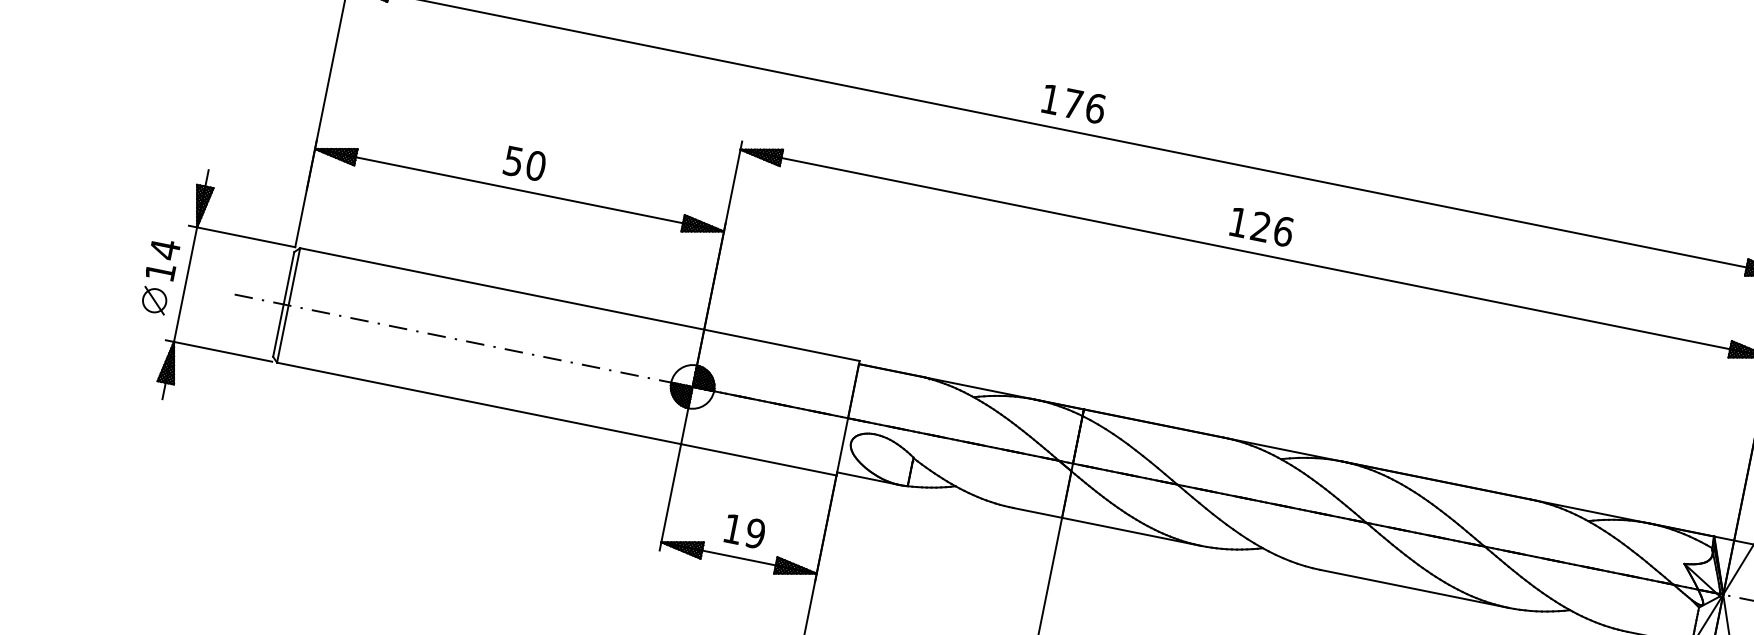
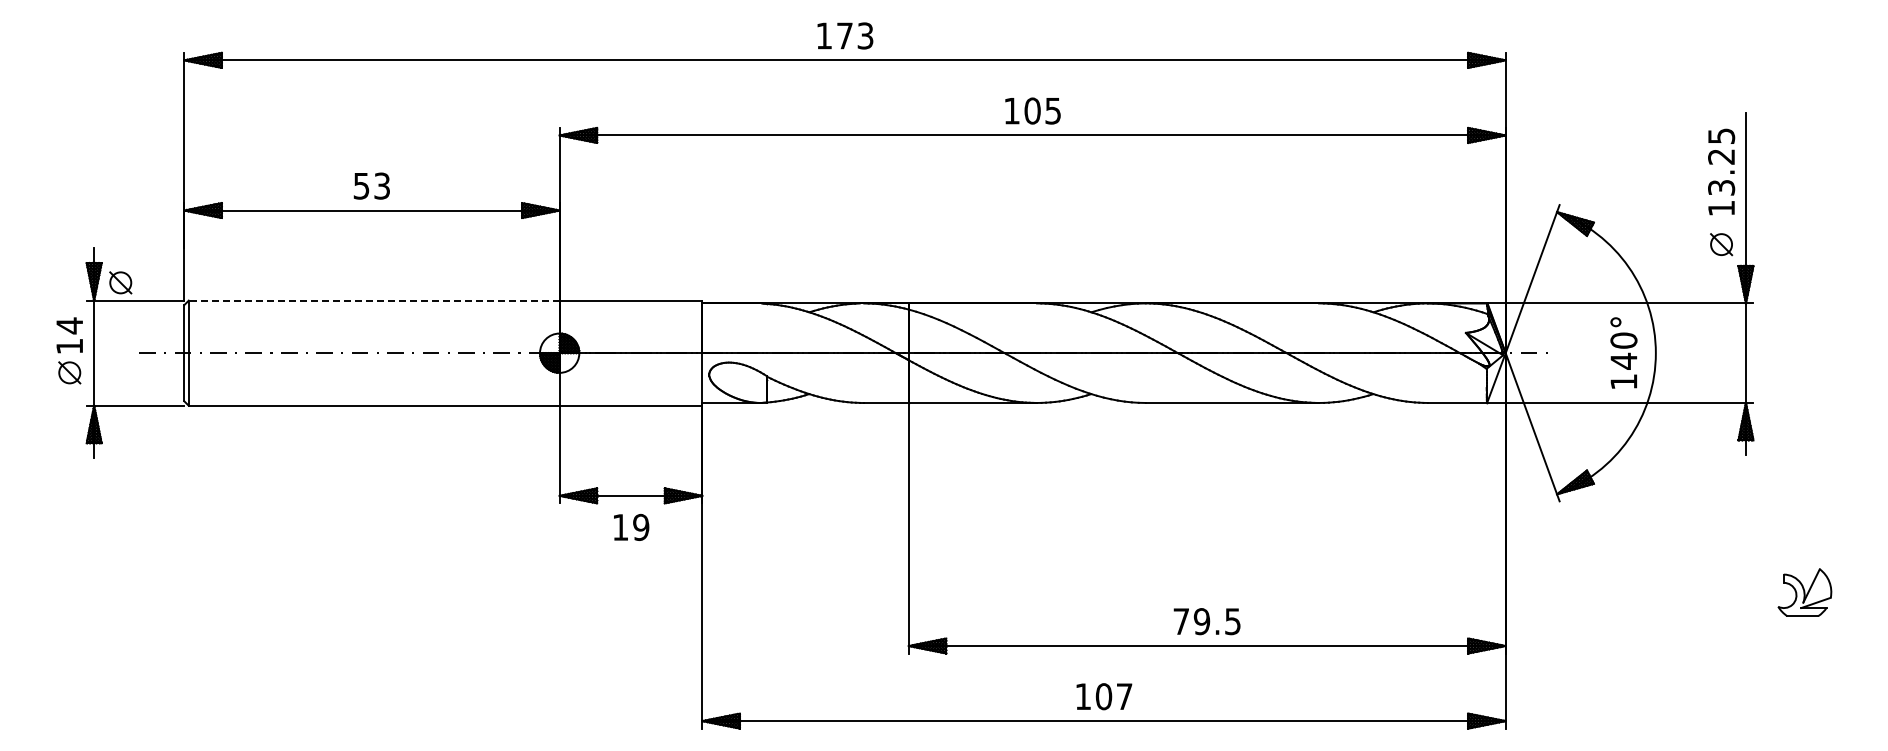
text: (1095, 107) -> (865, 35), 176 -> 173
text: (536, 165) -> (382, 185), 50 -> 53
part: (229, 213) -> (120, 282), added
text: (1271, 228) -> (1042, 110), 126 -> 105
line: (501, 288) -> (373, 300), solid -> dashed
text: (744, 531) -> (631, 527), moved

